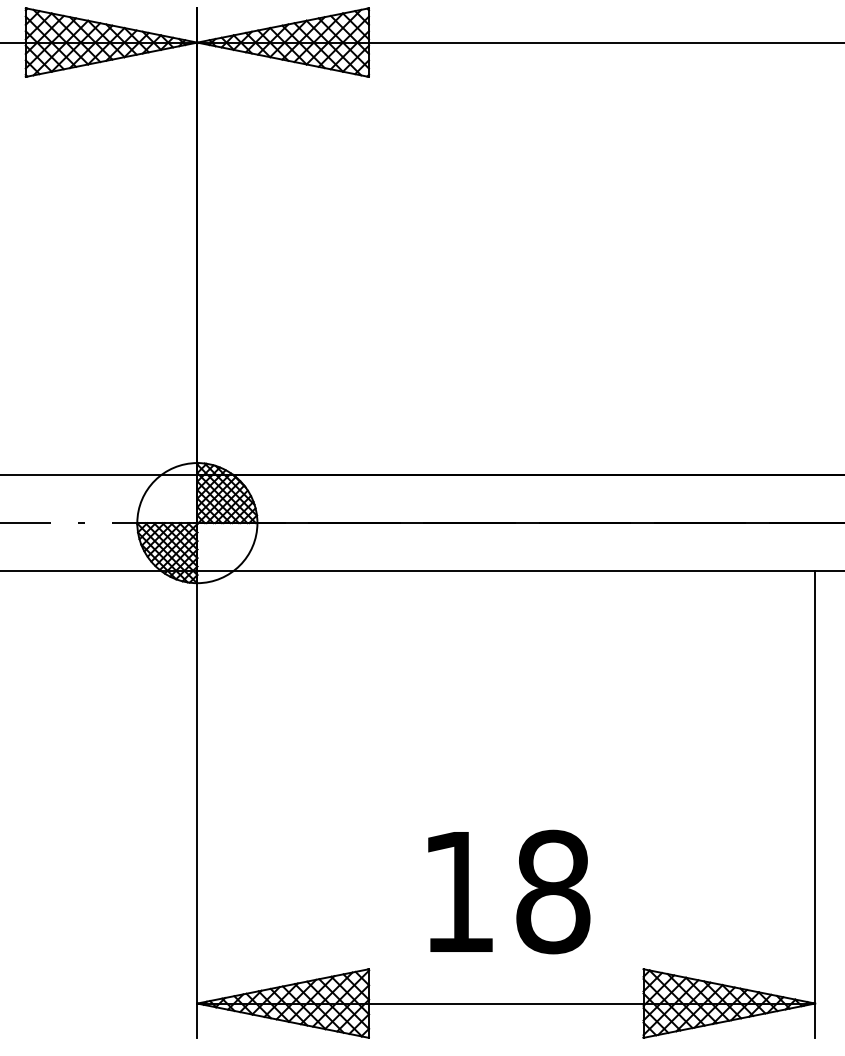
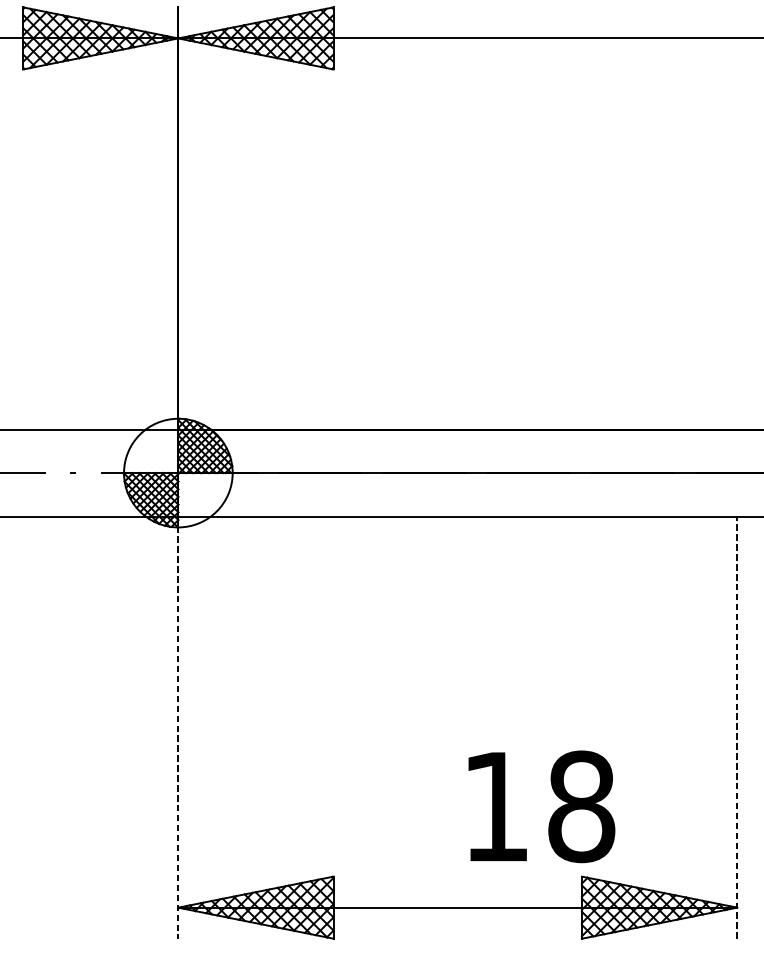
line: (815, 804) -> (737, 727), solid -> dashed
line: (197, 805) -> (178, 728), solid -> dashed
text: (509, 891) -> (542, 806), moved

